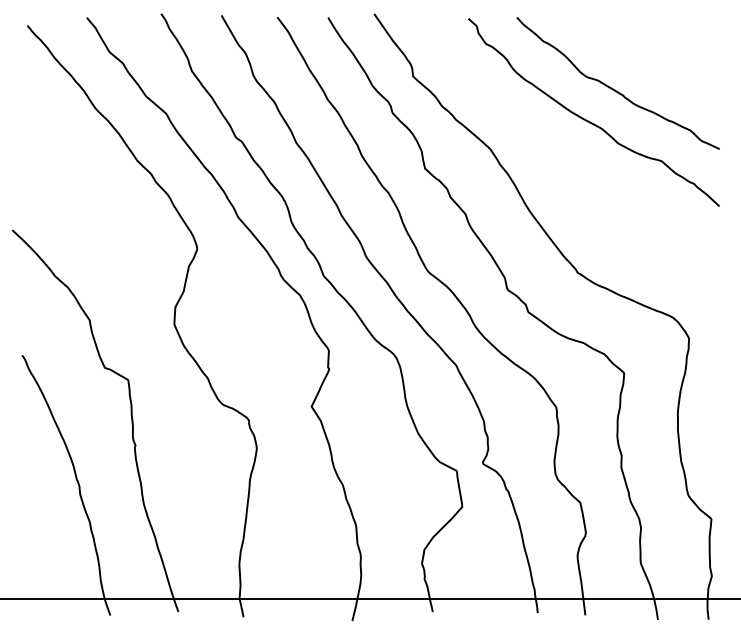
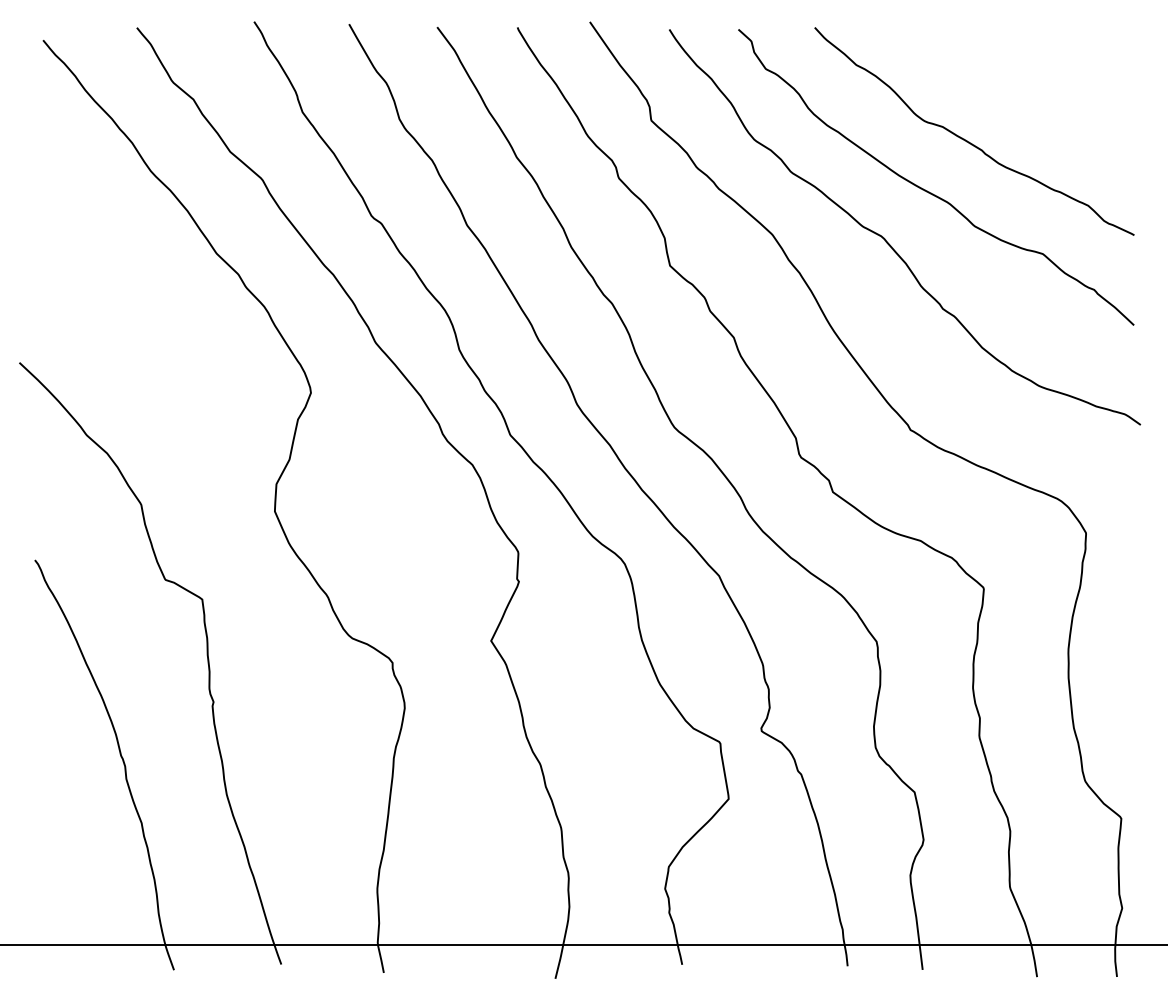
curve: (562, 151) -> (886, 238), added

